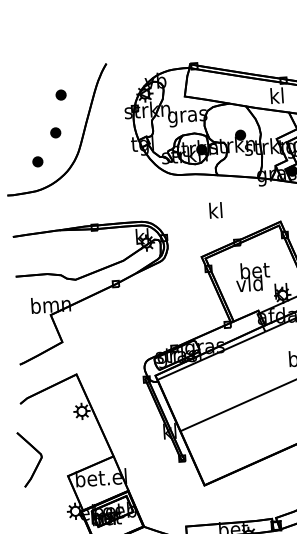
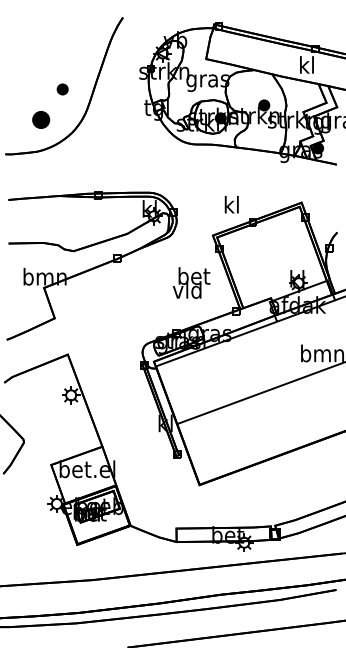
part: (61, 94) -> (71, 48), removed
part: (37, 161) -> (40, 119), size x1.6
text: (215, 210) -> (231, 204), moved
text: (252, 276) -> (191, 282), moved

